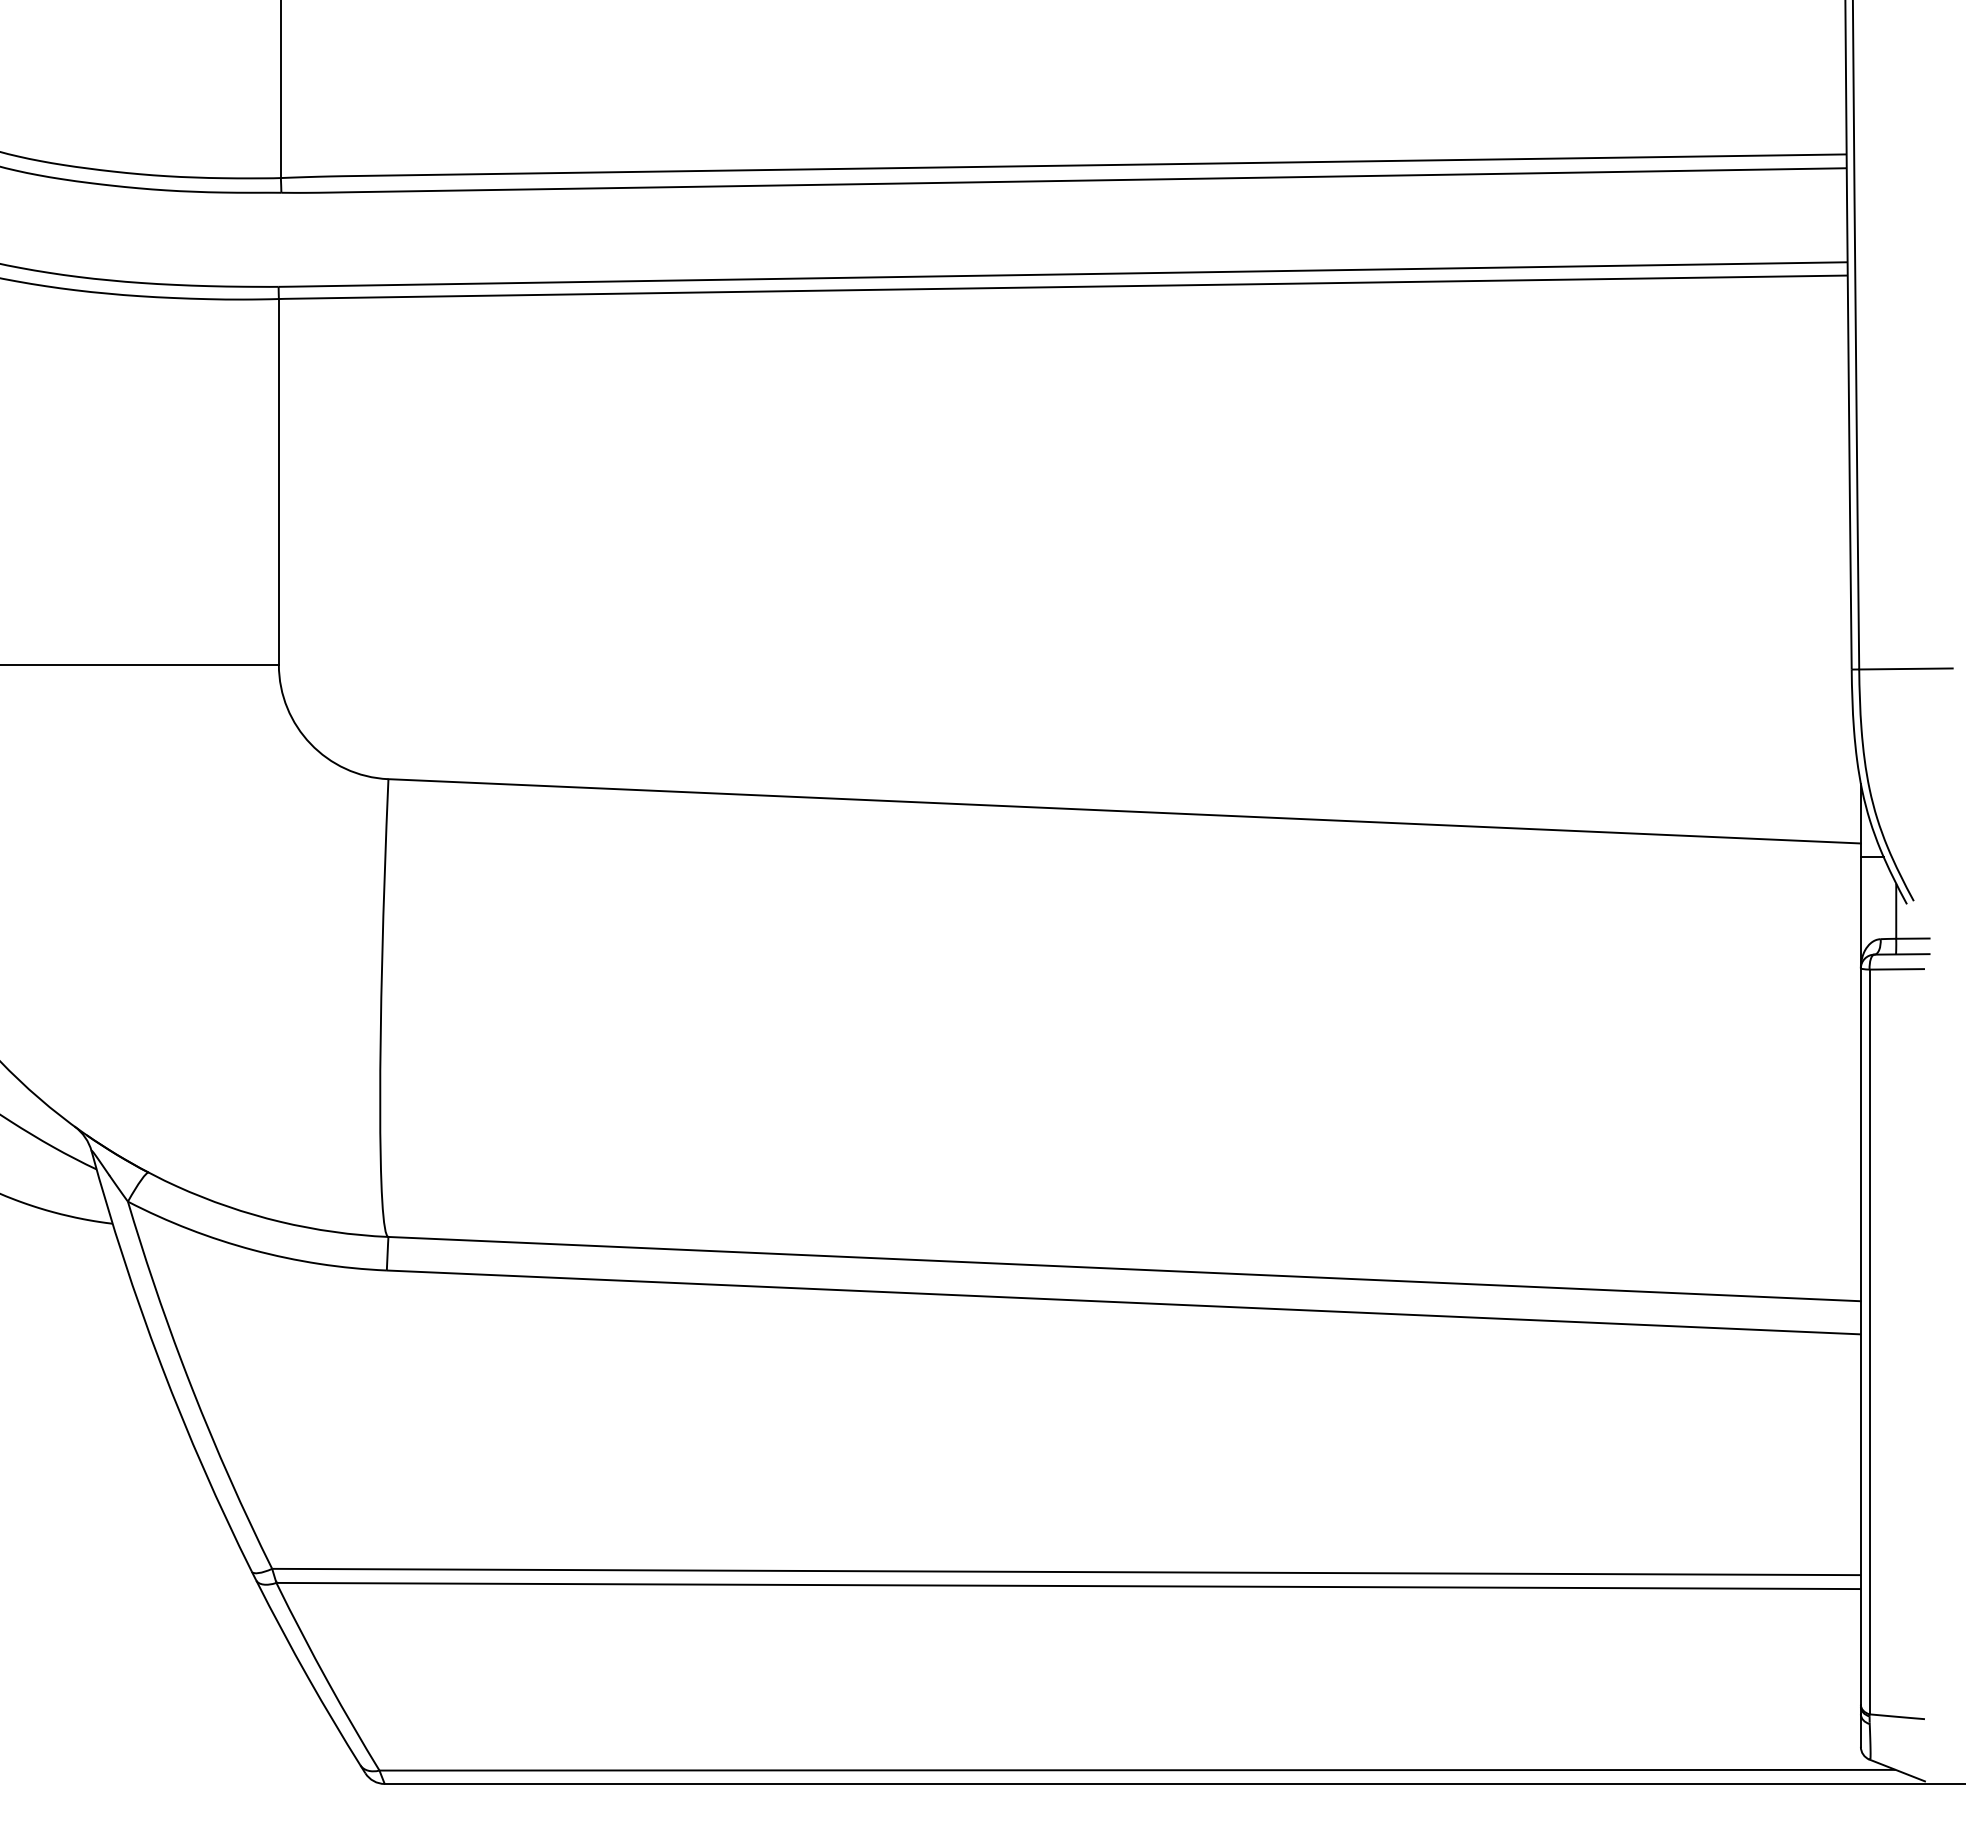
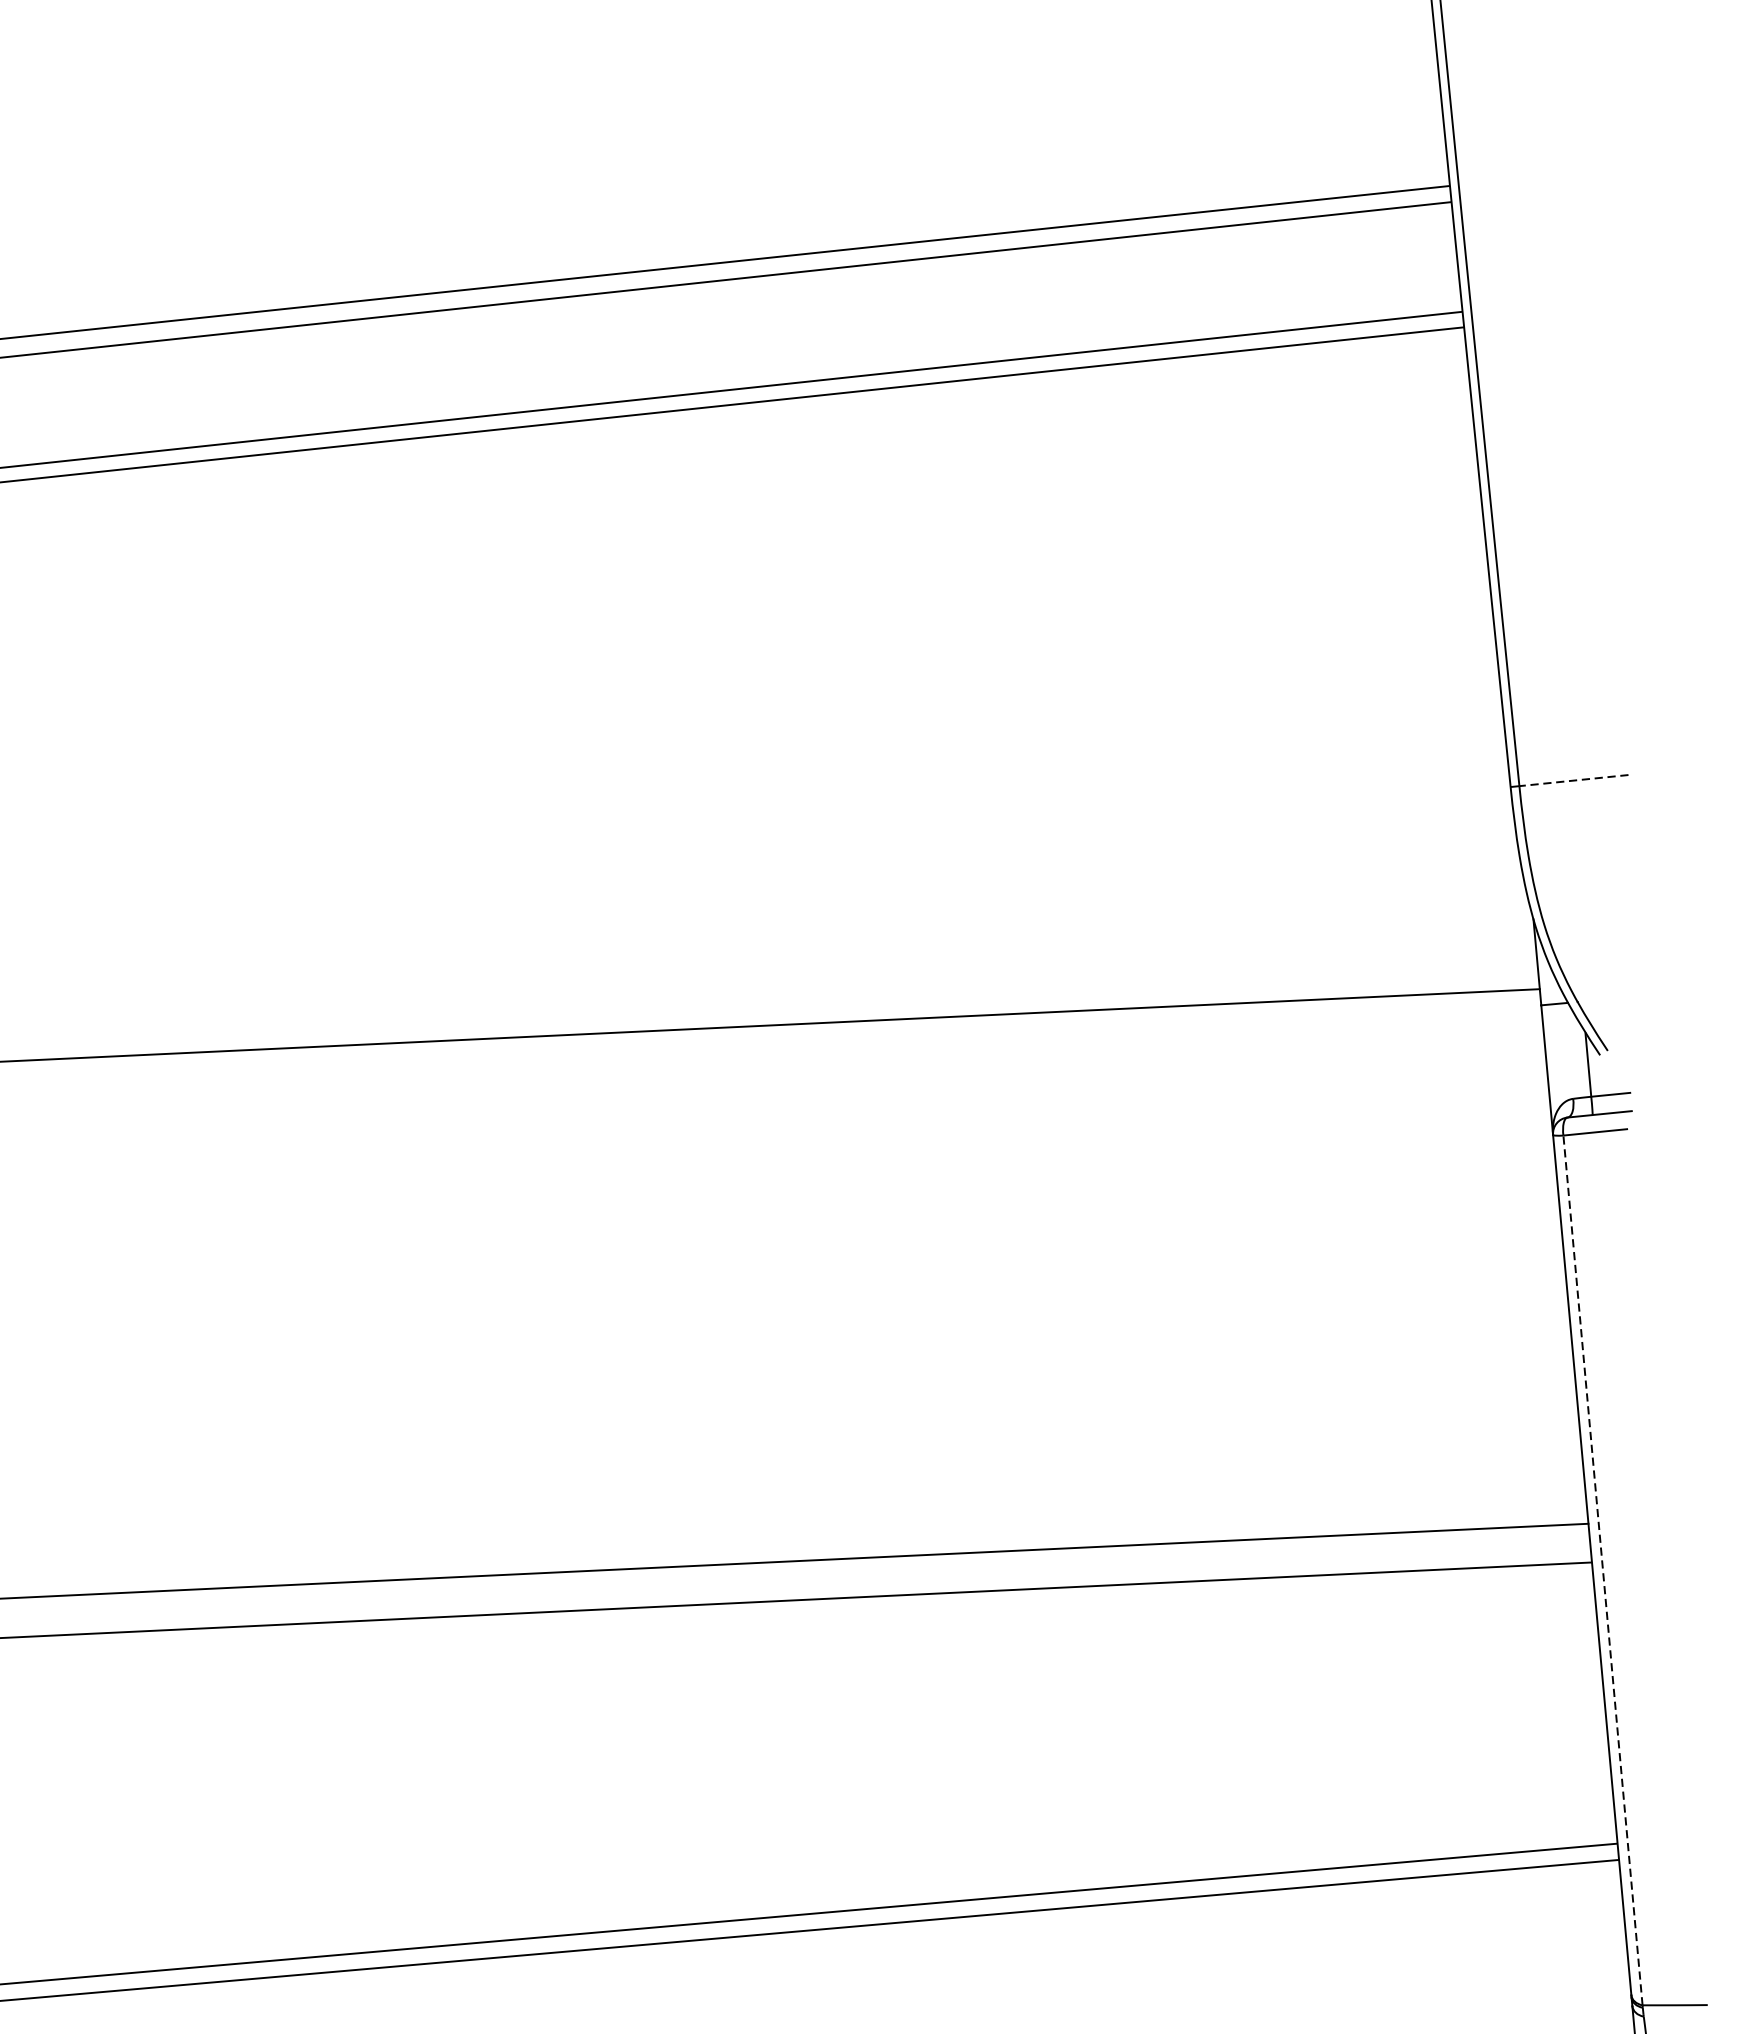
line: (1905, 668) -> (1573, 780), solid -> dashed
line: (1869, 1341) -> (1602, 1569), solid -> dashed

